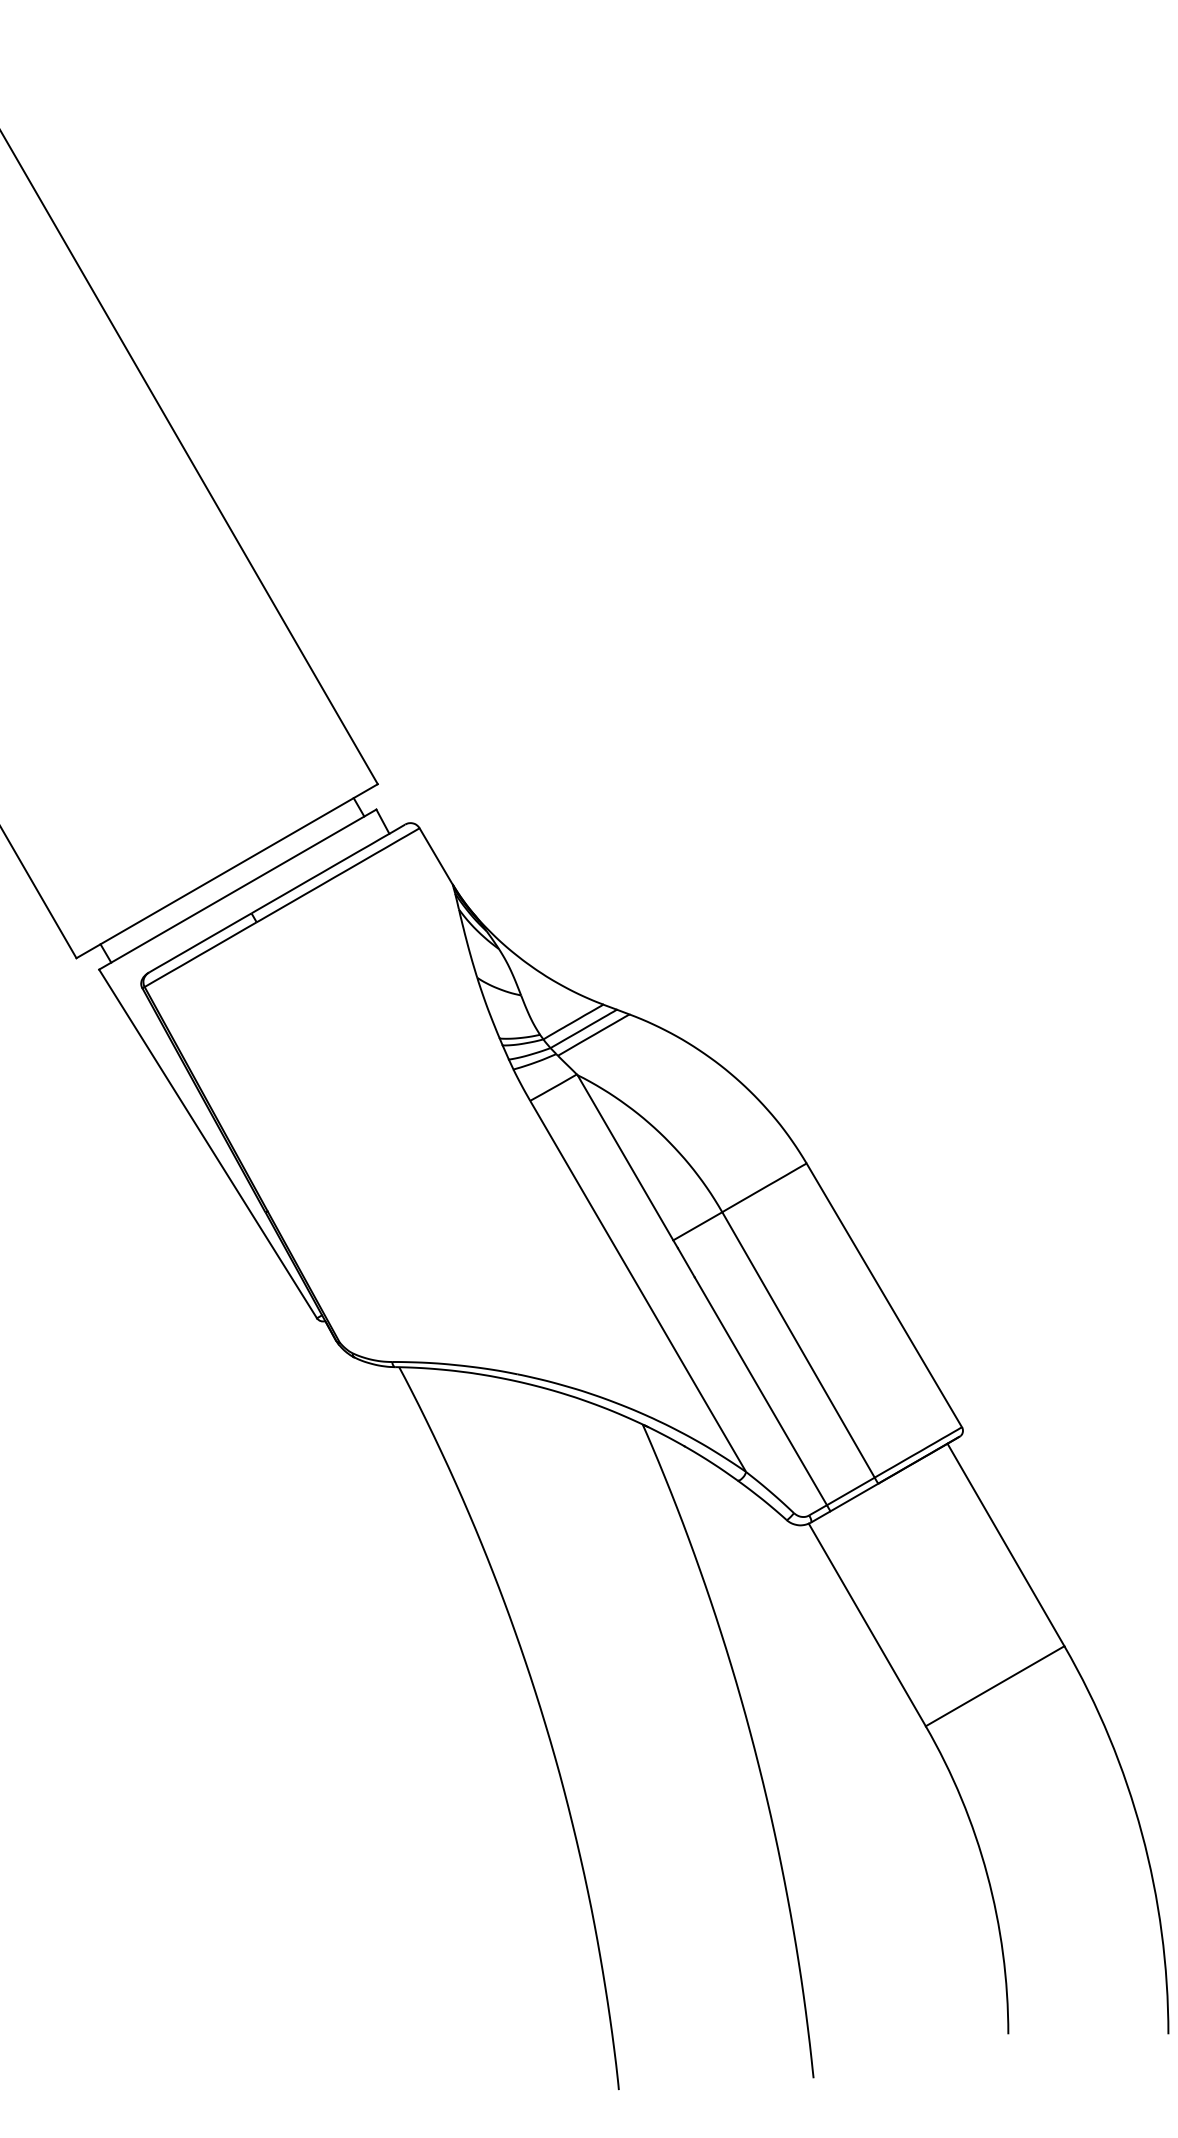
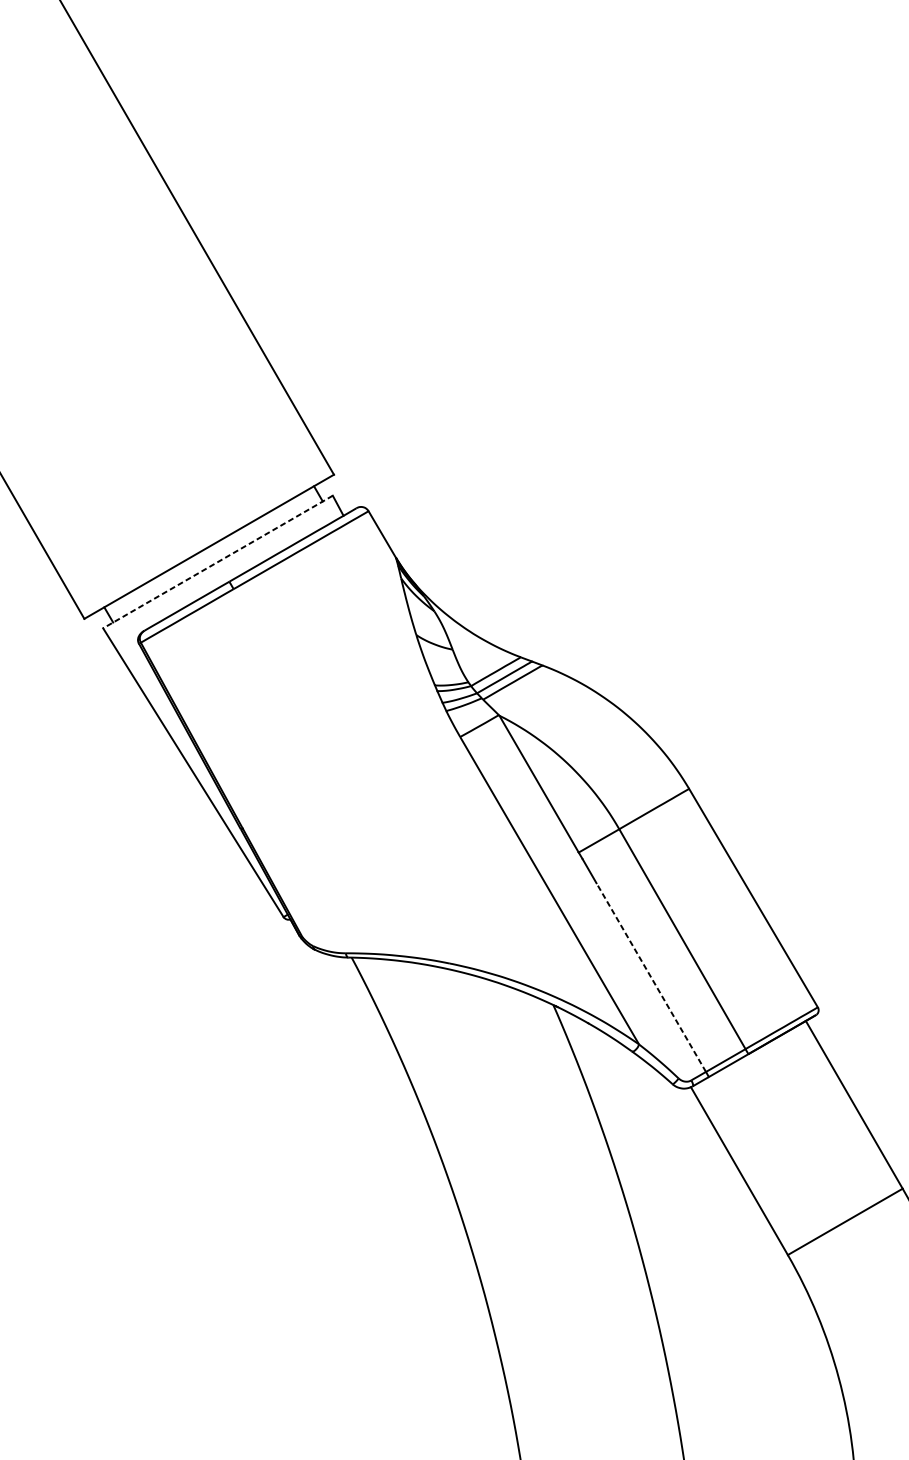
line: (237, 889) -> (217, 561), solid -> dashed
line: (760, 1391) -> (650, 977), solid -> dashed

